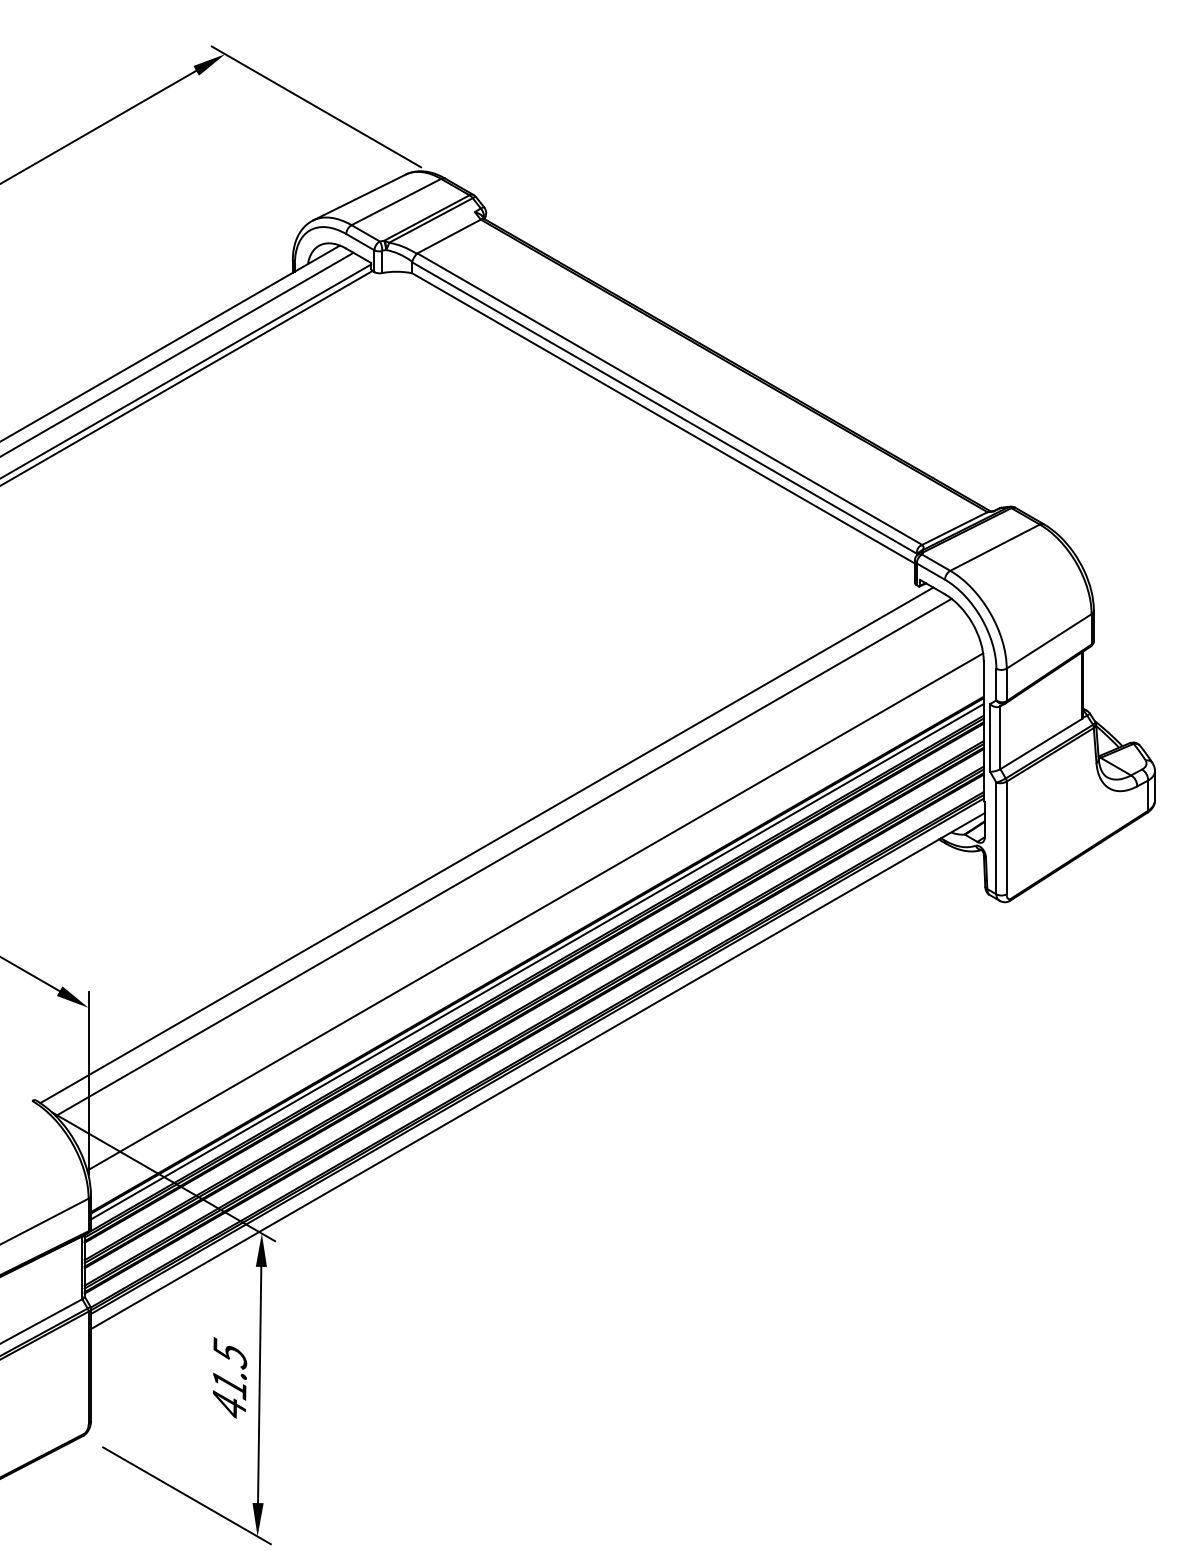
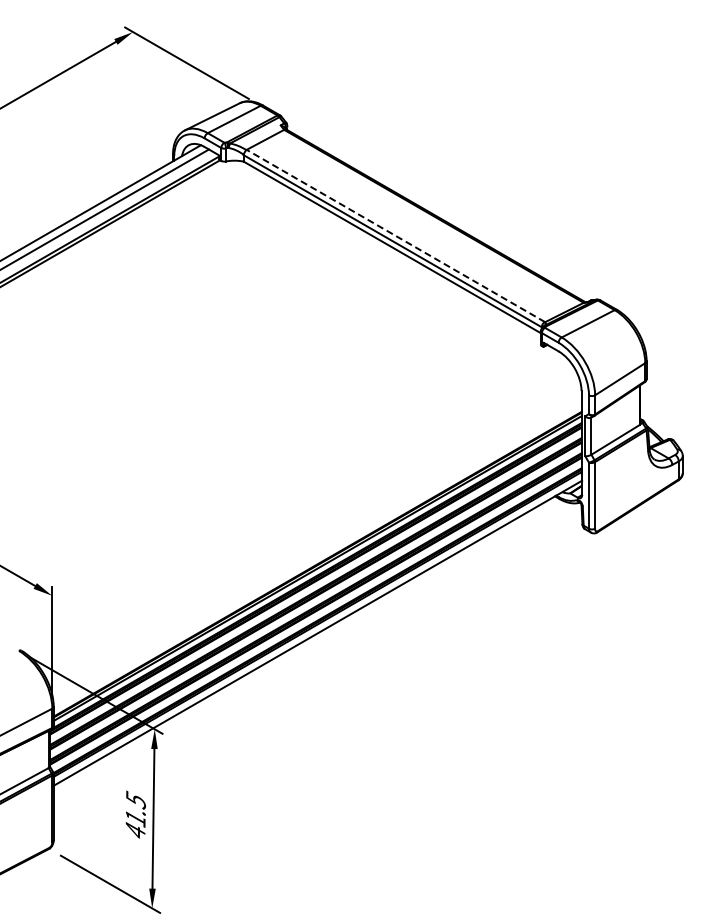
line: (669, 398) -> (395, 235), solid -> dashed
line: (486, 844) -> (287, 499), removed
line: (503, 856) -> (297, 506), removed
line: (535, 912) -> (316, 539), removed

